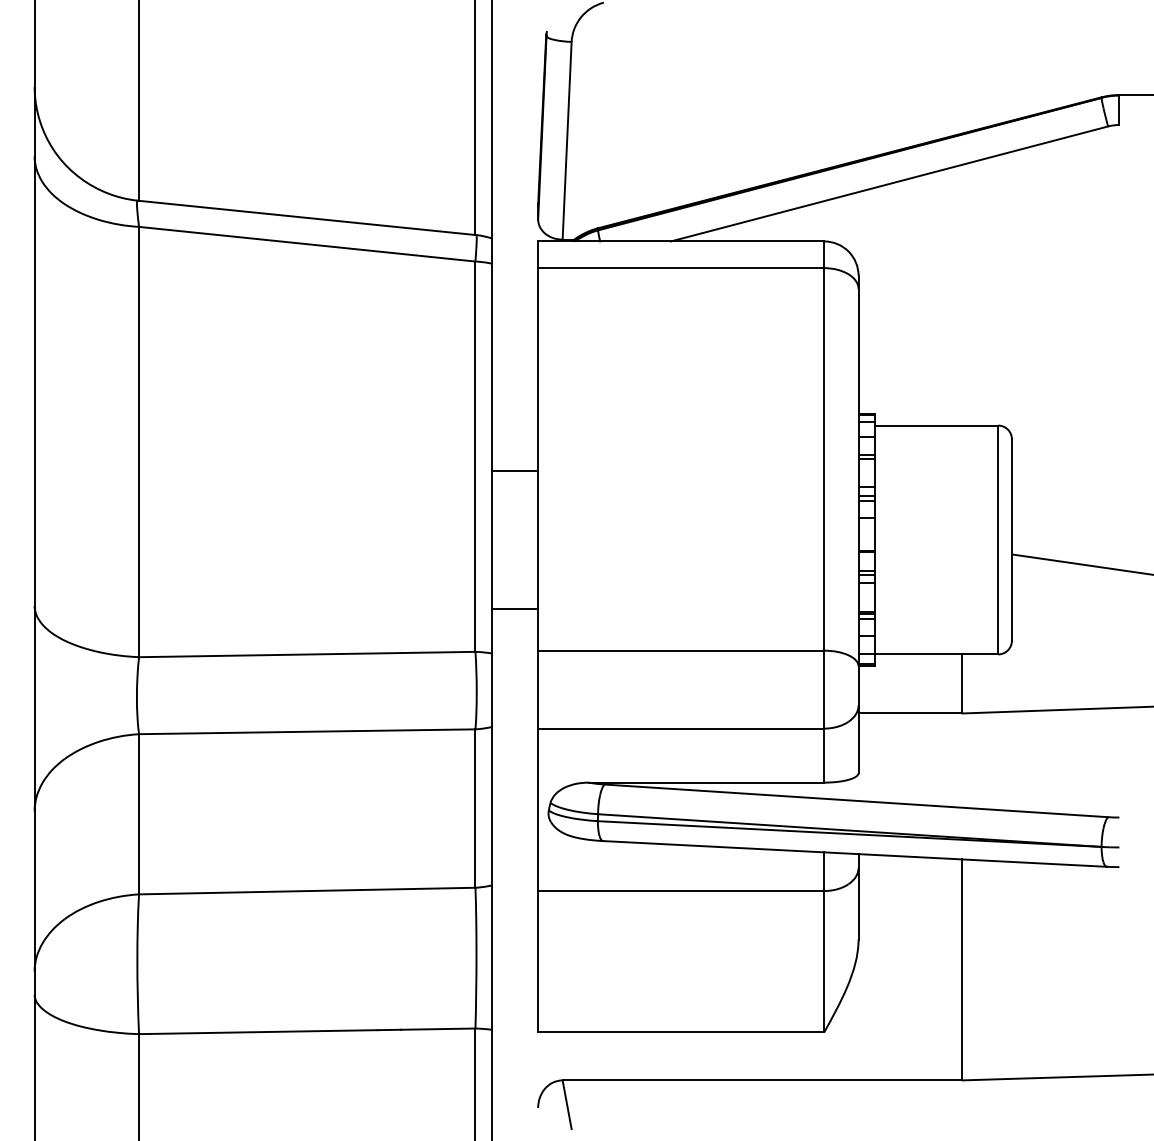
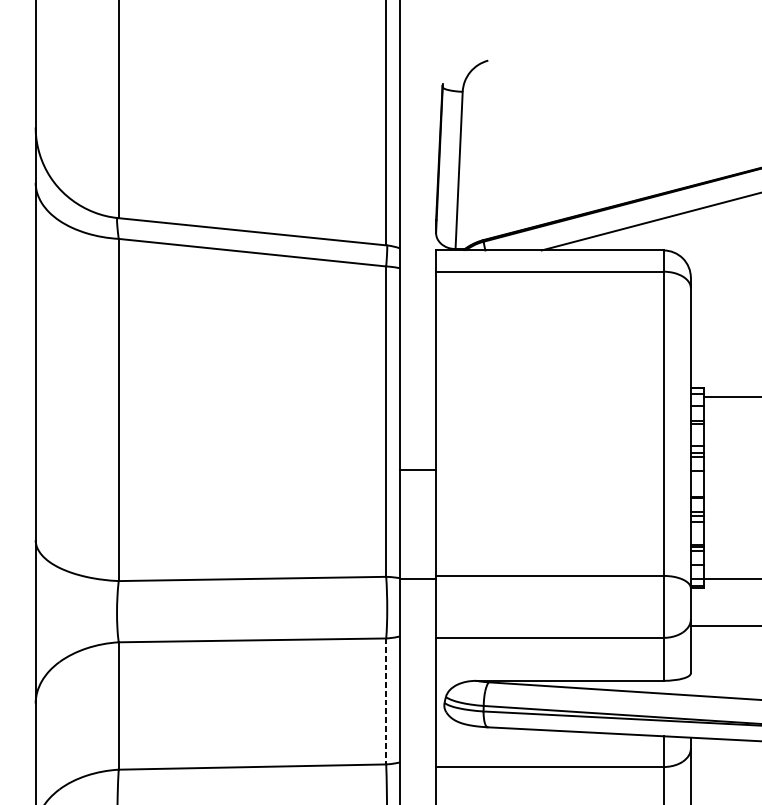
line: (515, 471) -> (418, 469), moved
line: (515, 608) -> (418, 578), moved
line: (475, 809) -> (386, 702), solid -> dashed

